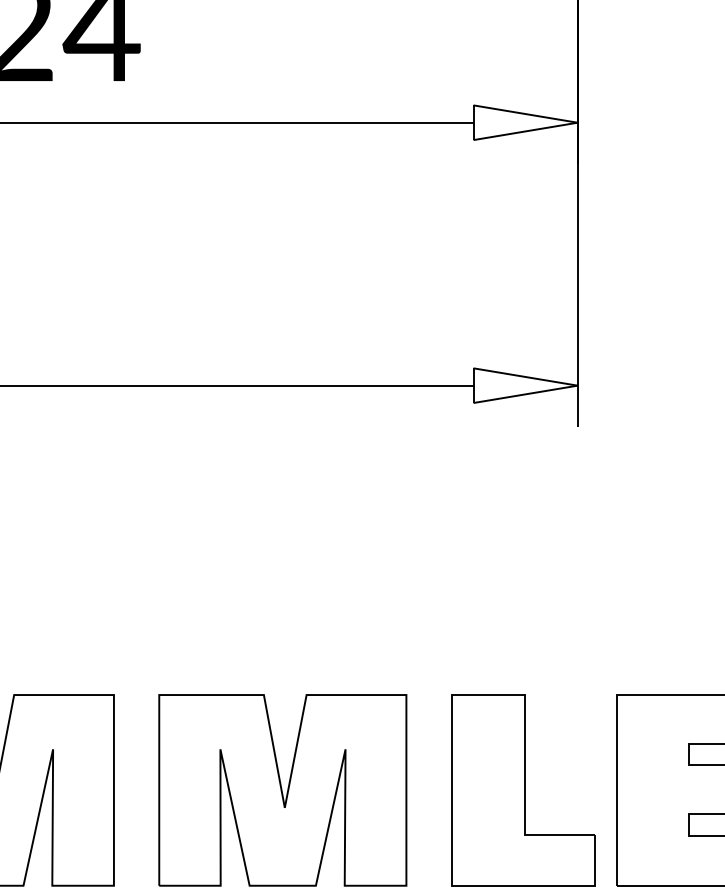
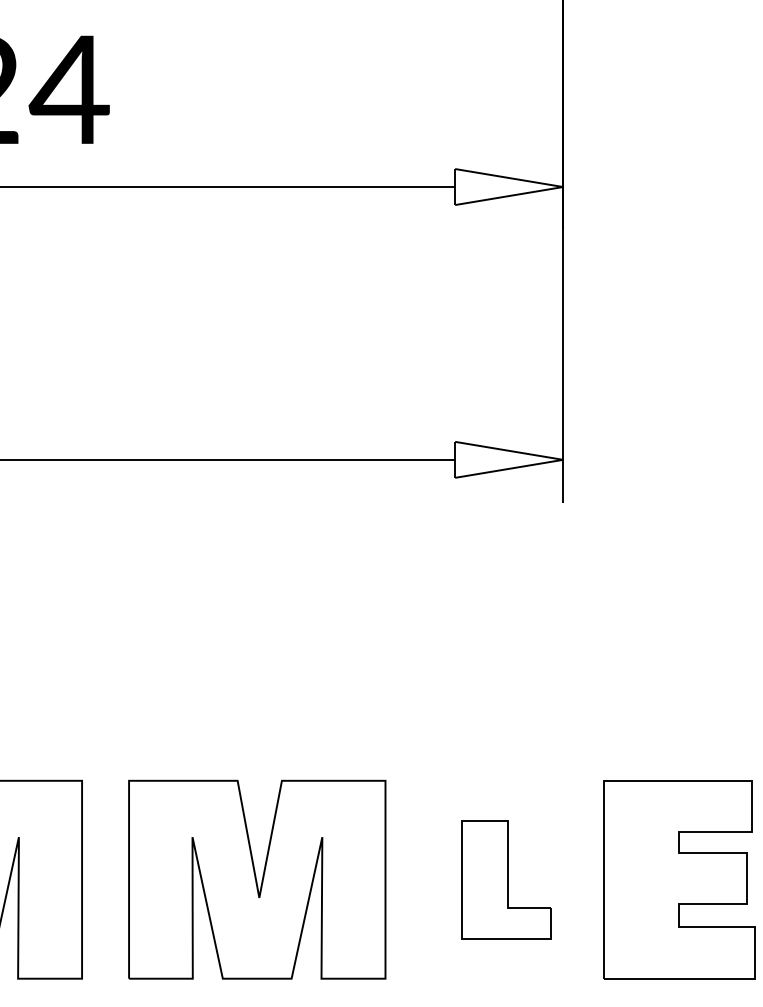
part: (523, 790) -> (506, 879), size x0.6

